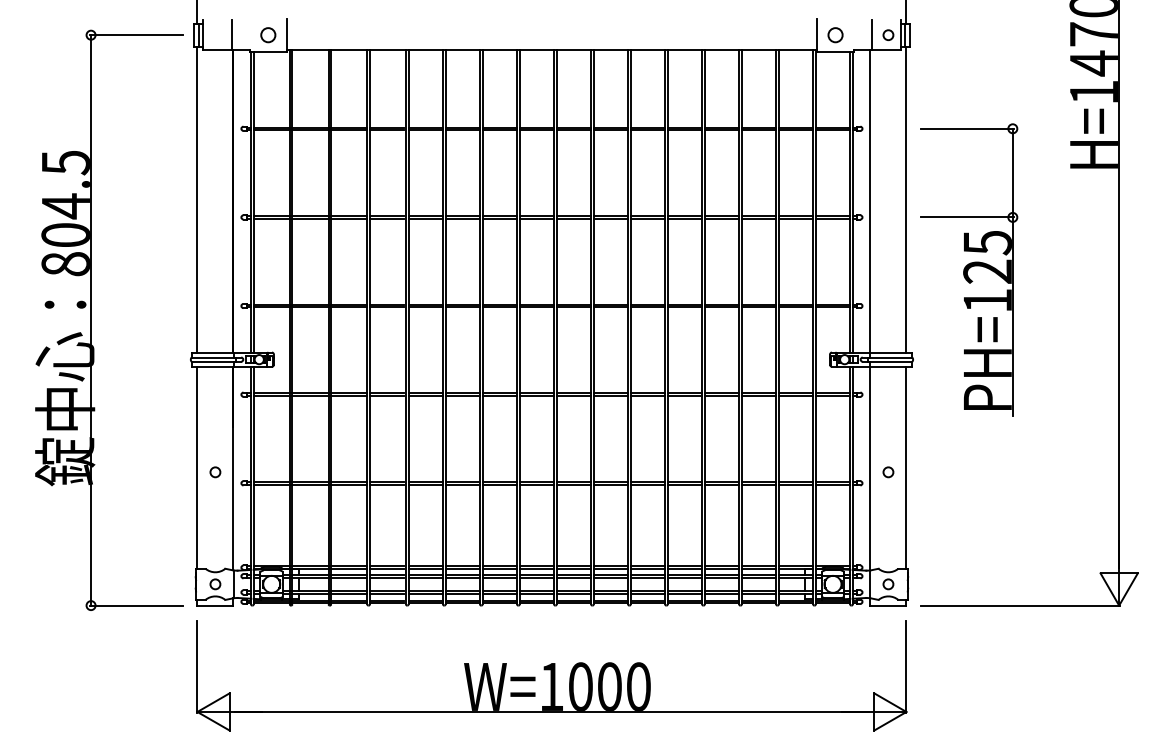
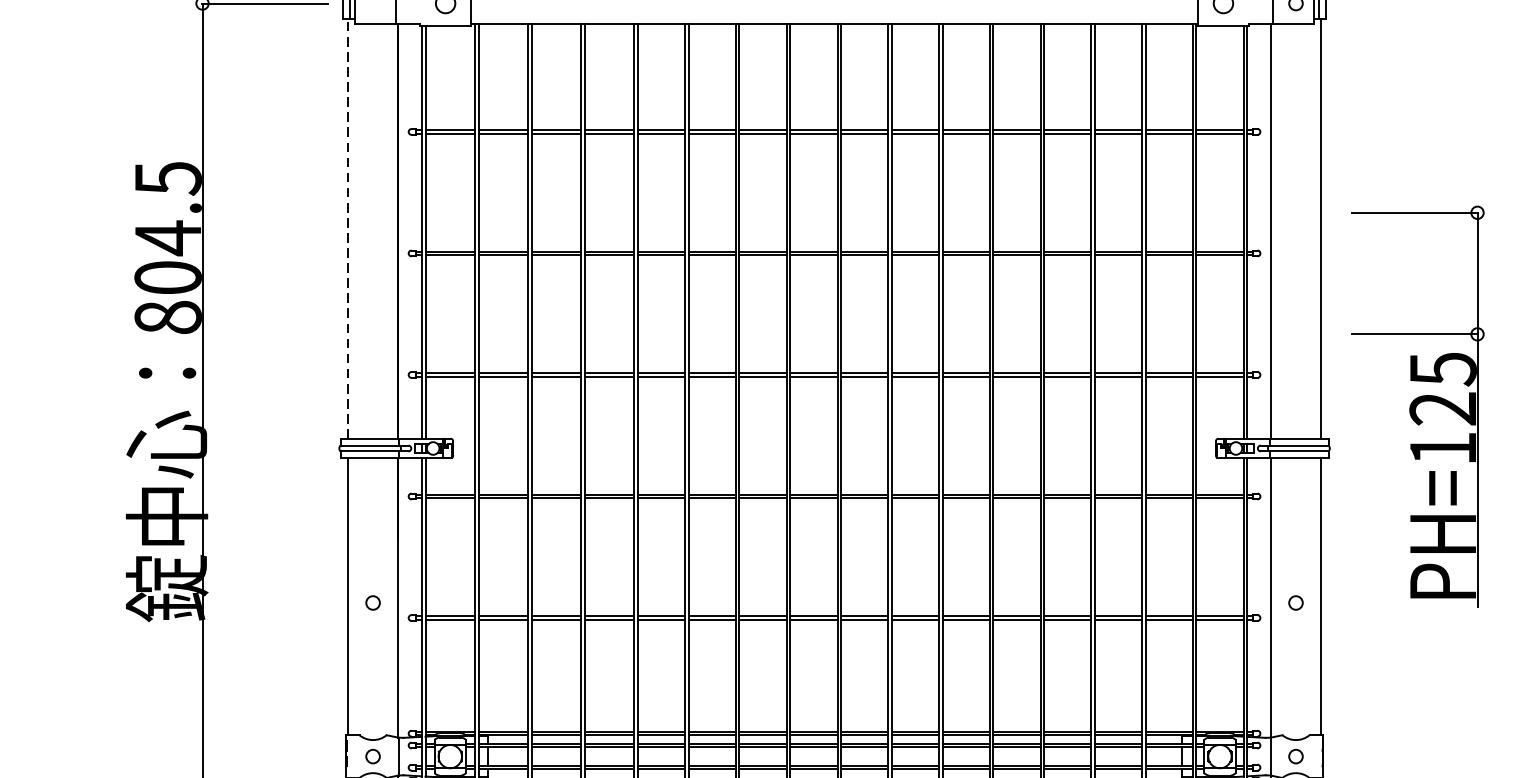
line: (197, 199) -> (348, 228), solid -> dashed
part: (969, 269) -> (1418, 405), moved

